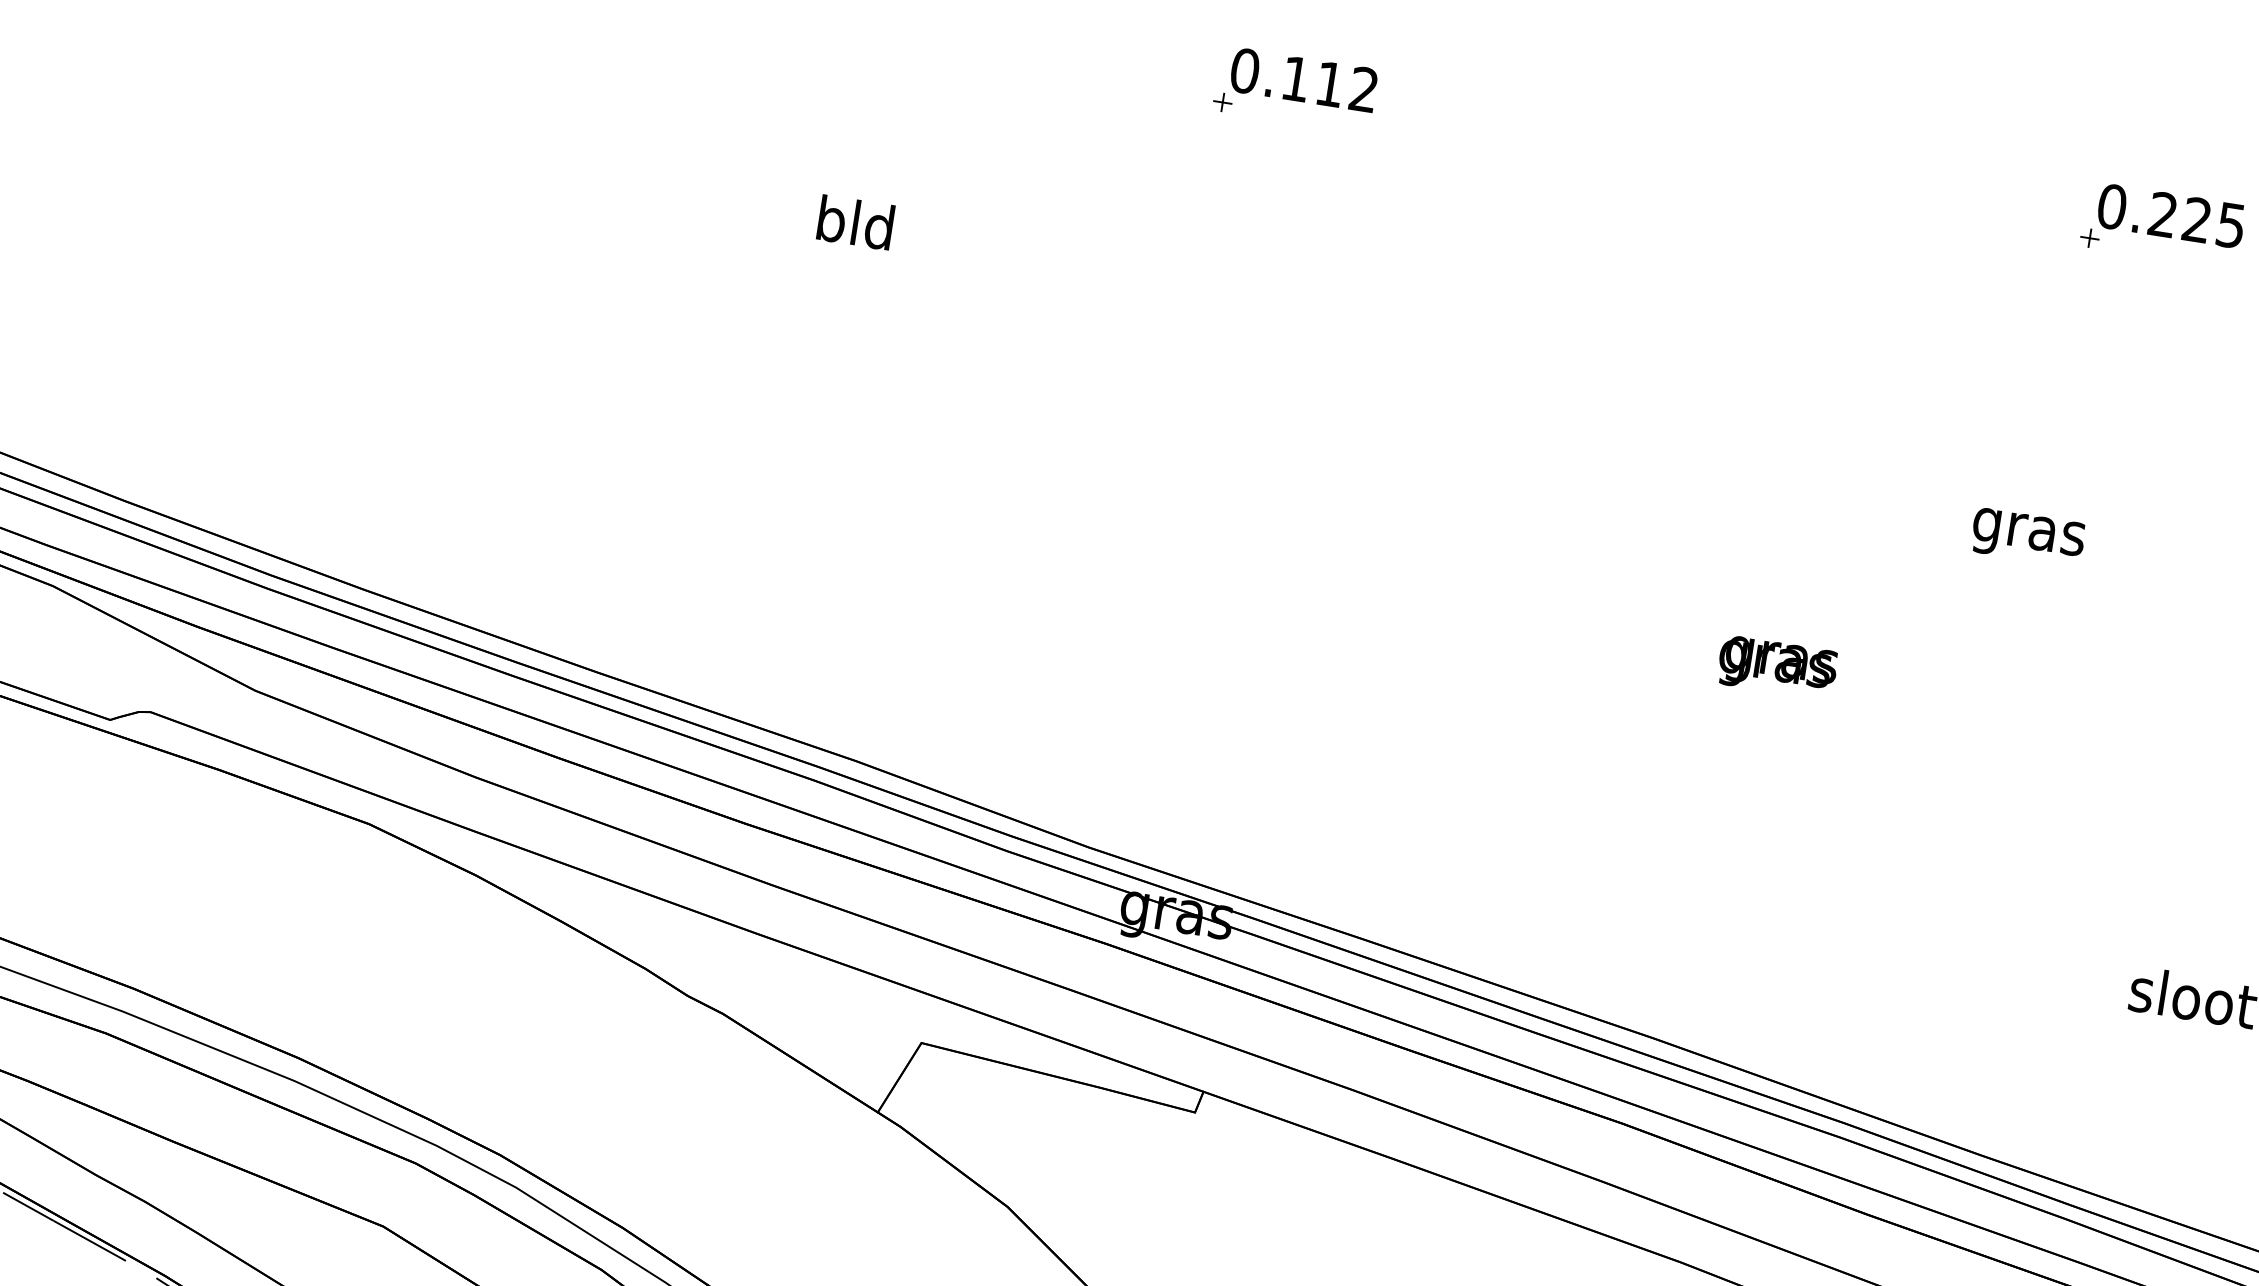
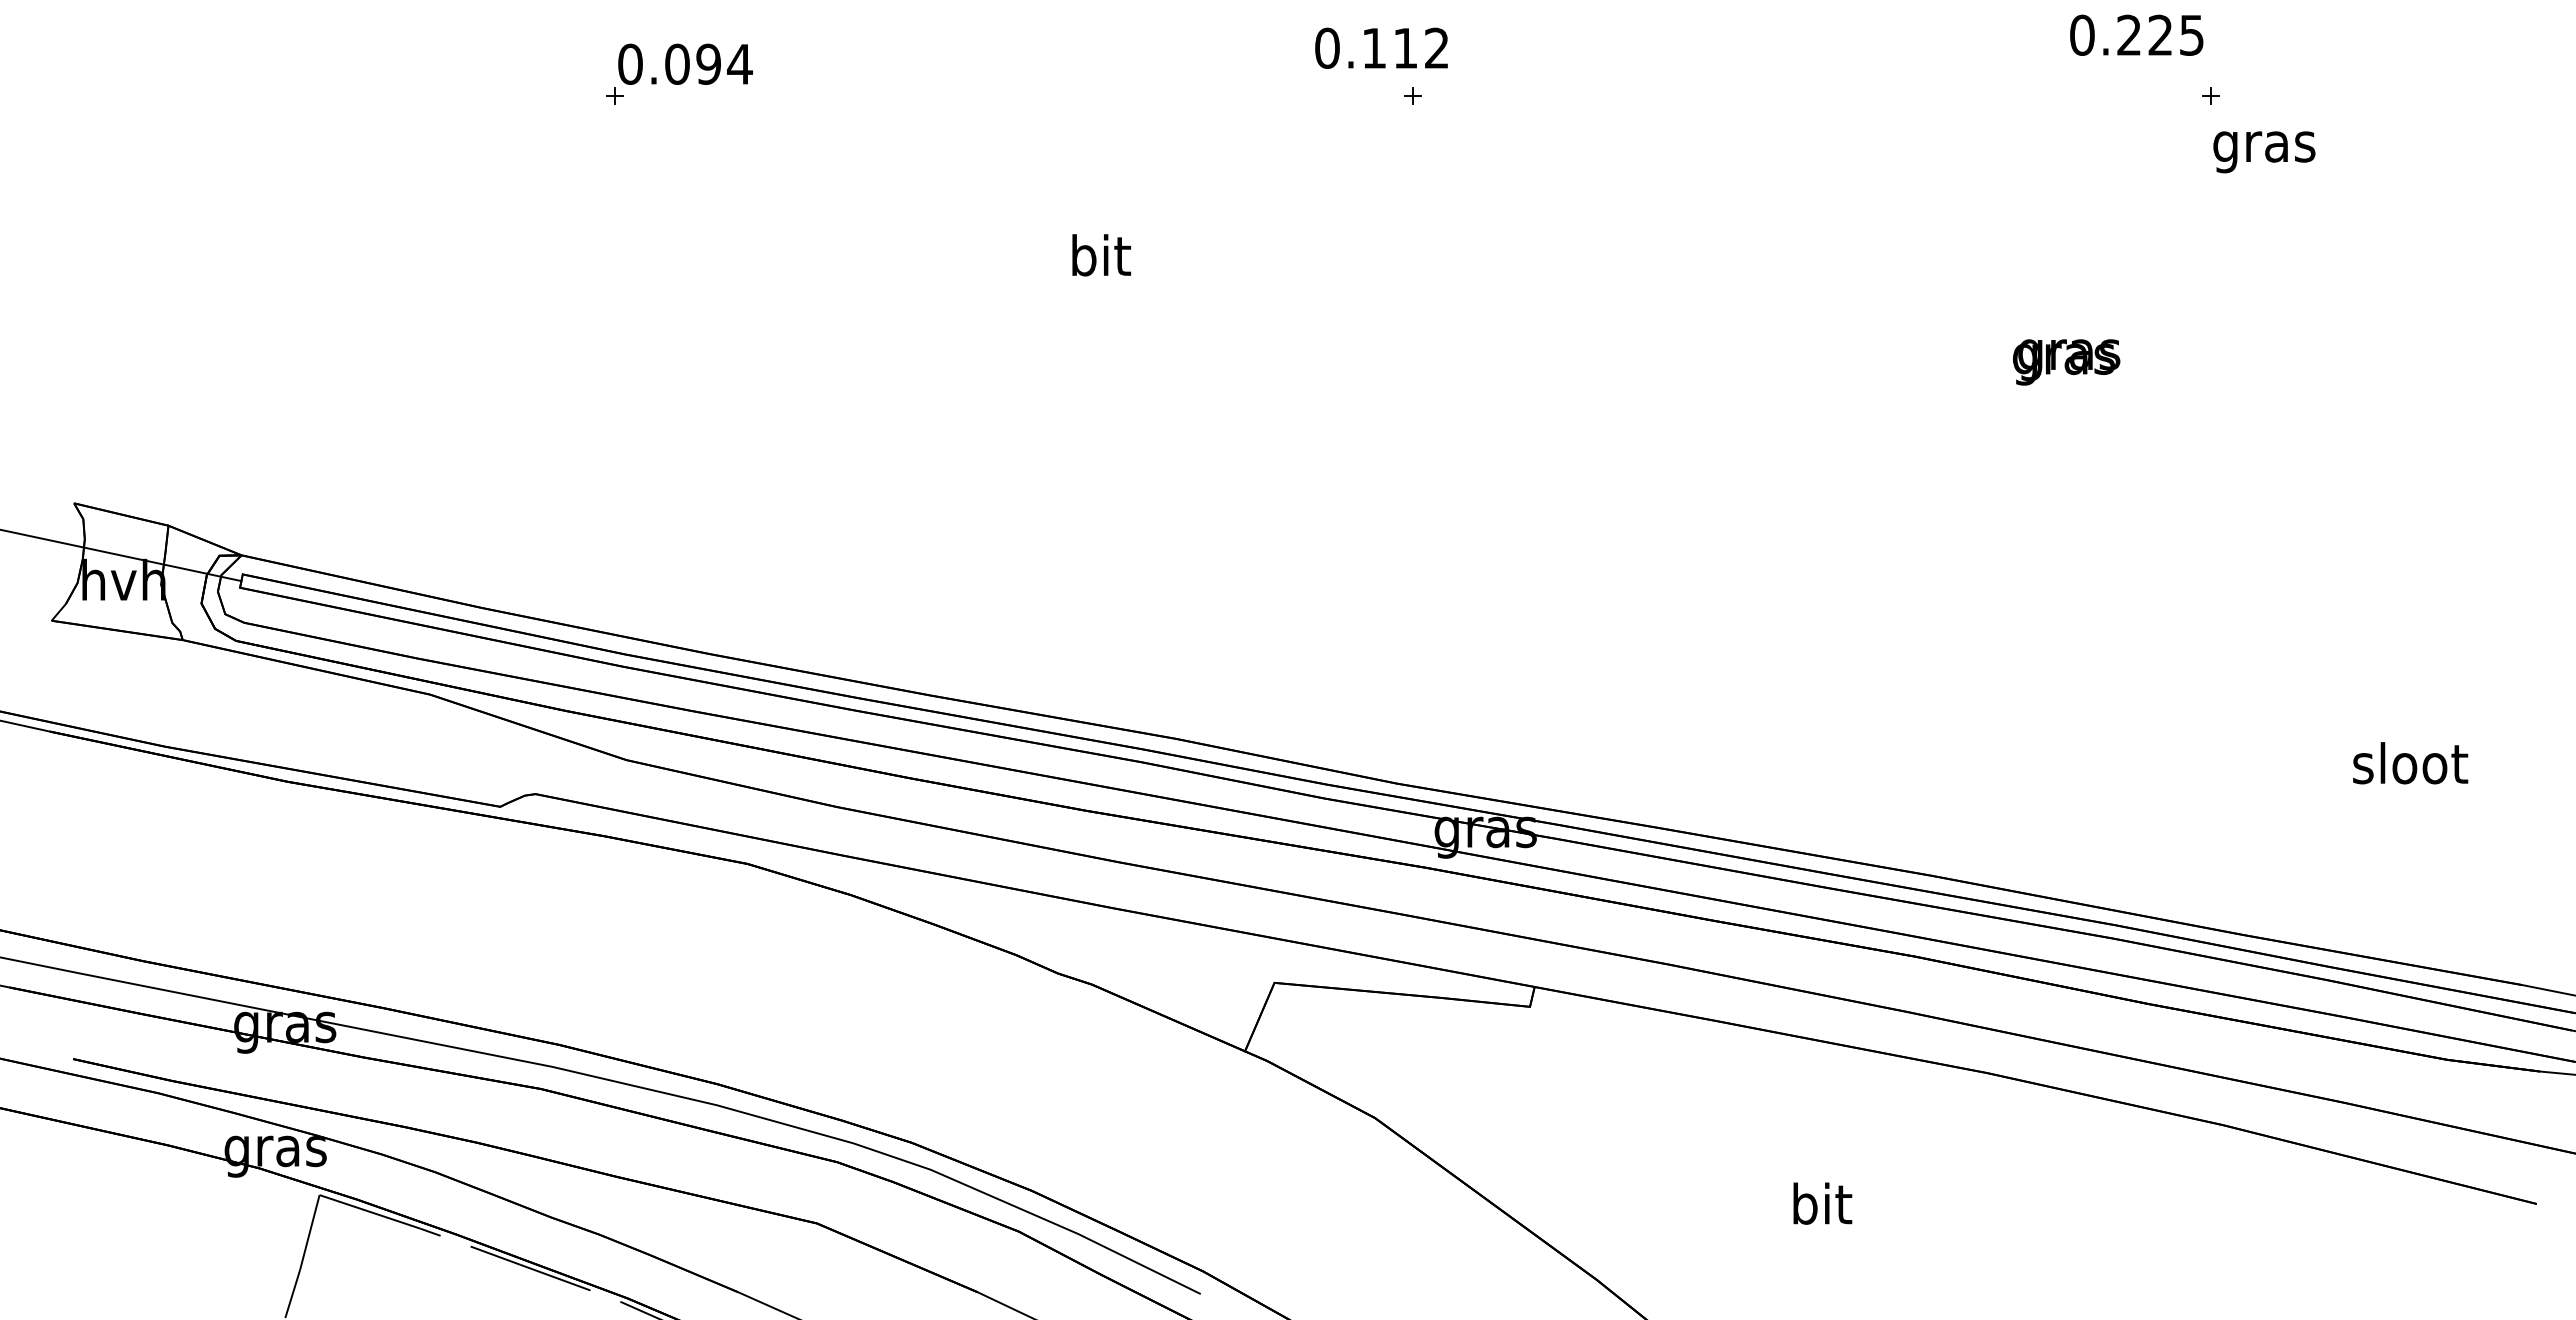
text: (1303, 79) -> (1381, 47), moved
text: (2171, 215) -> (2136, 34), moved
text: (855, 222) -> (1099, 255), bld -> bit
text: (2028, 537) -> (2264, 152), moved
text: (1777, 667) -> (2066, 362), moved

